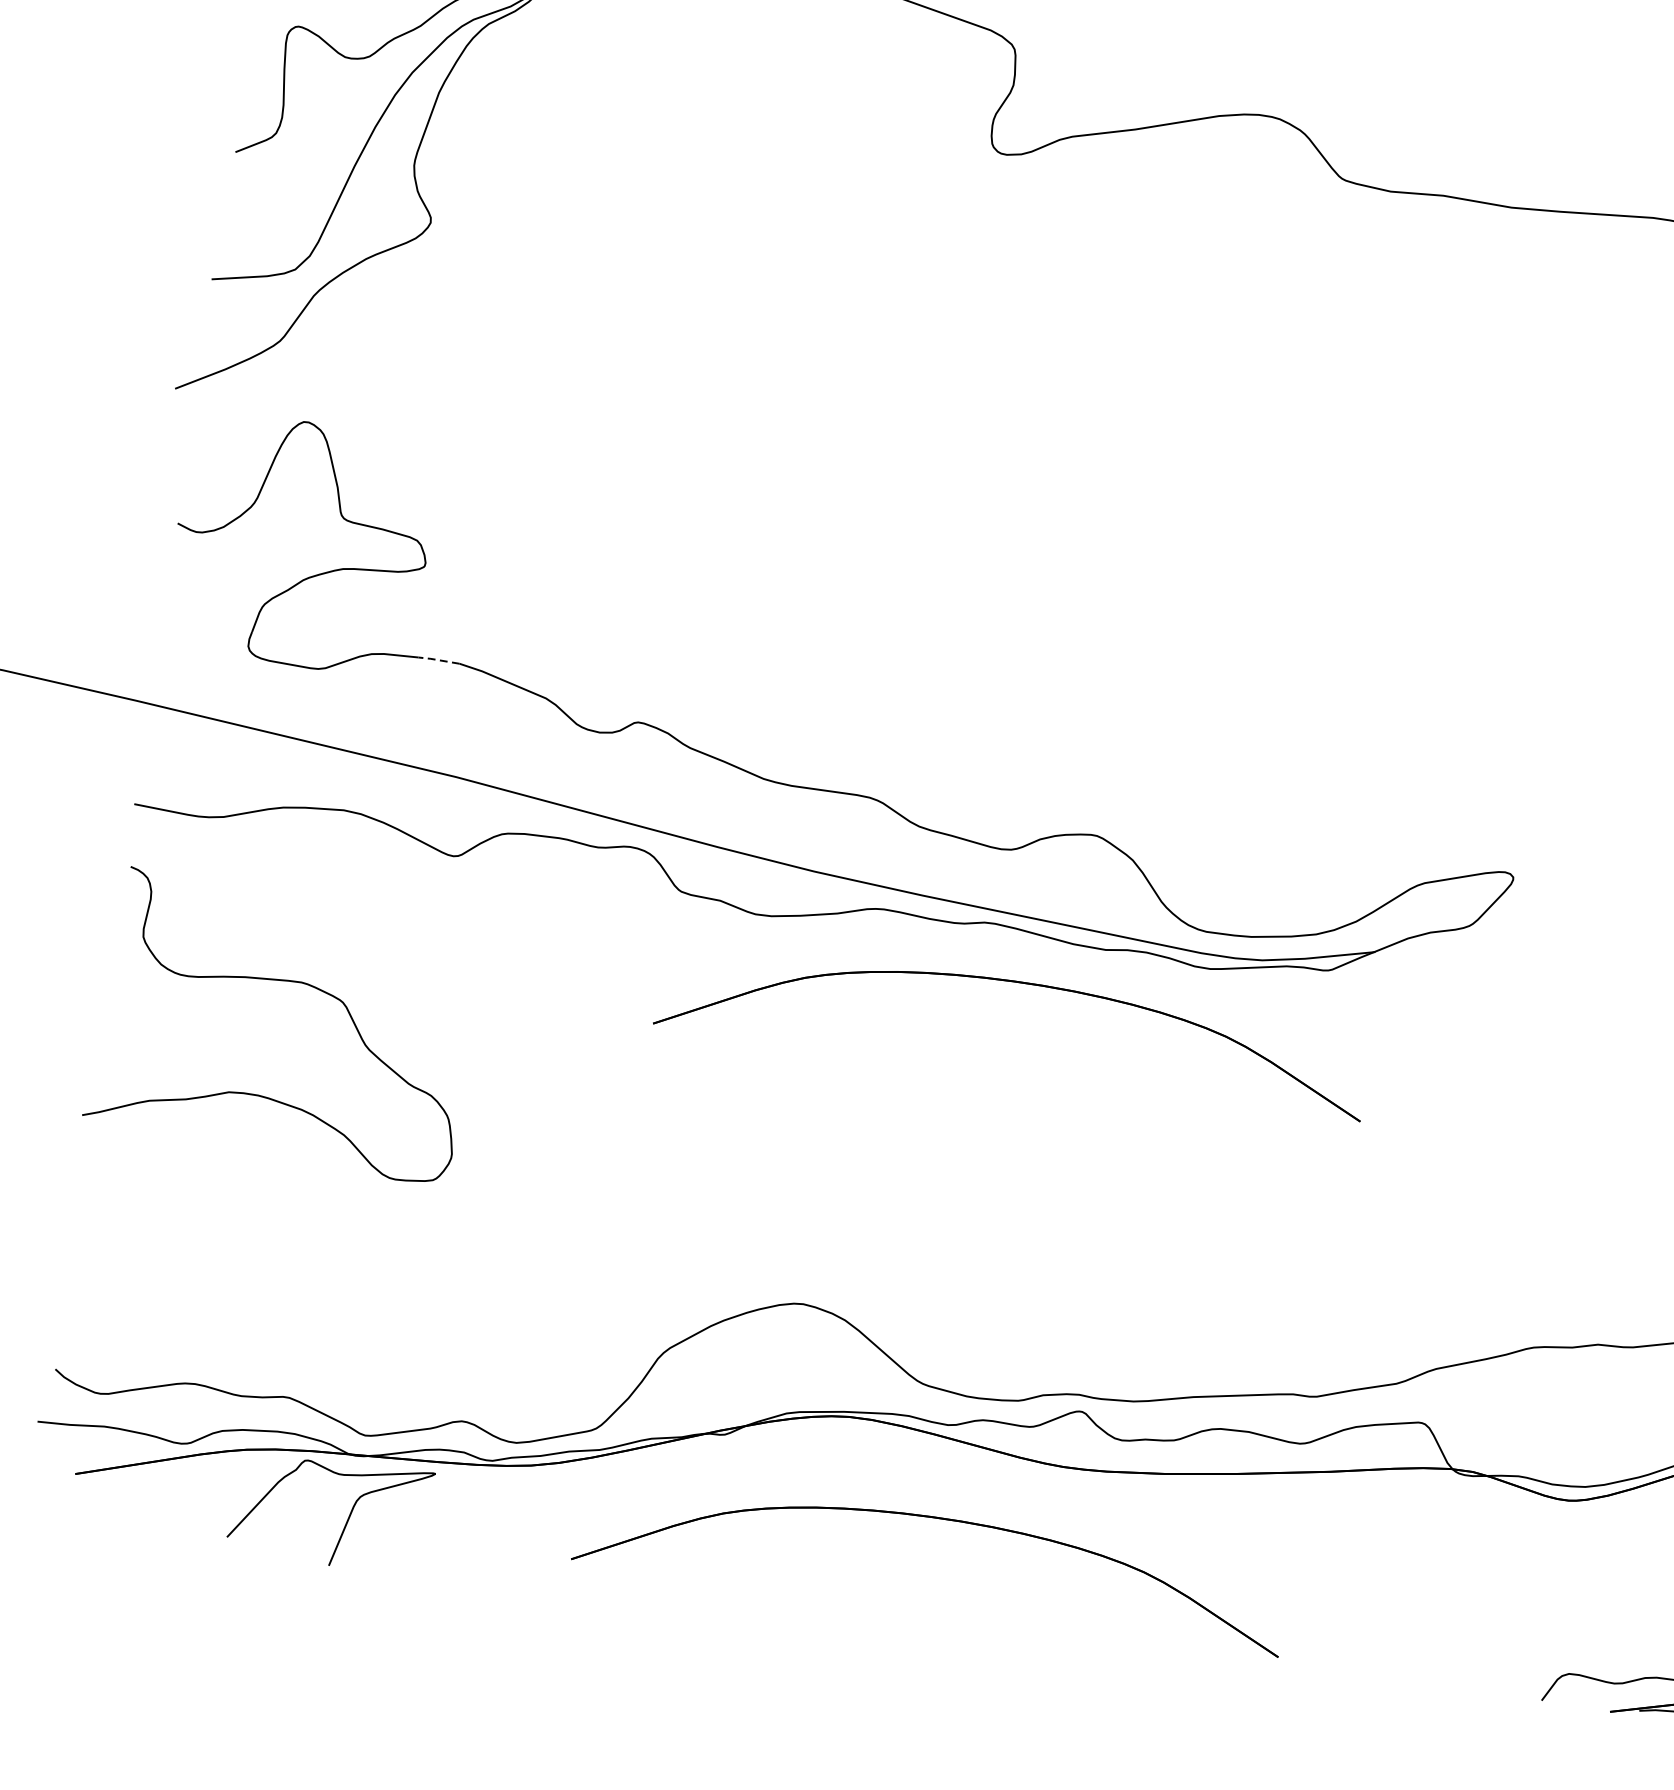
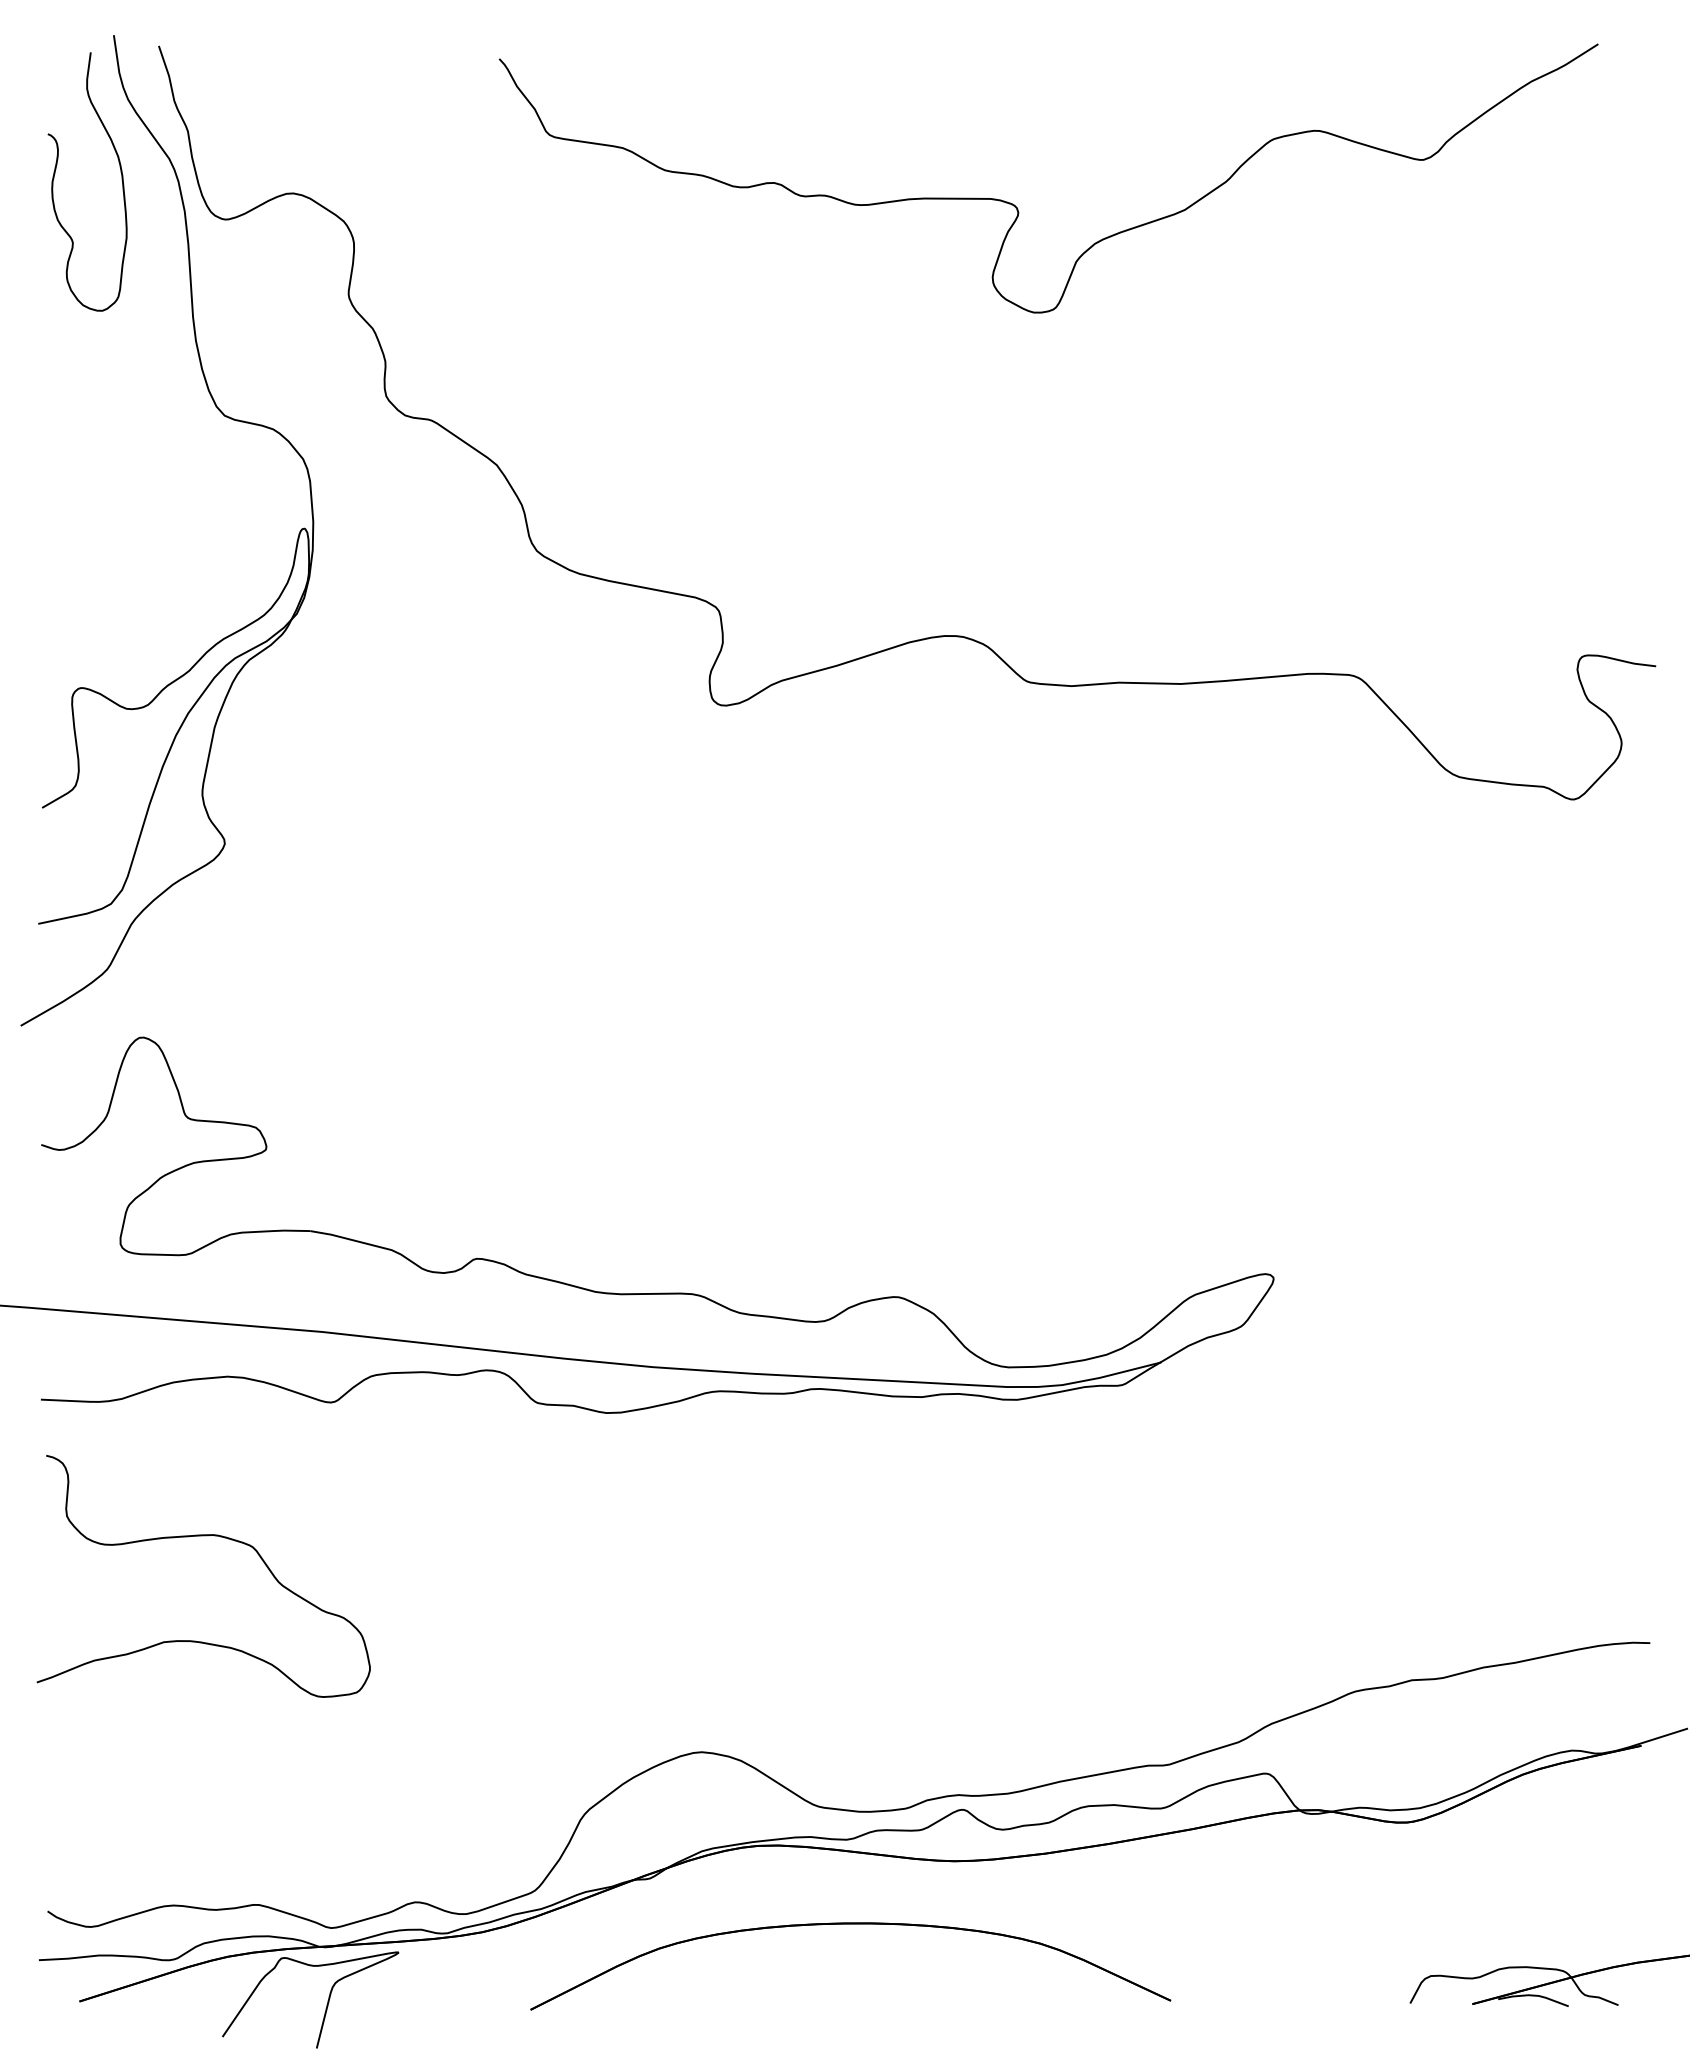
line: (437, 659) -> (290, 1230), dashed -> solid
part: (1020, 983) -> (850, 1438), removed

